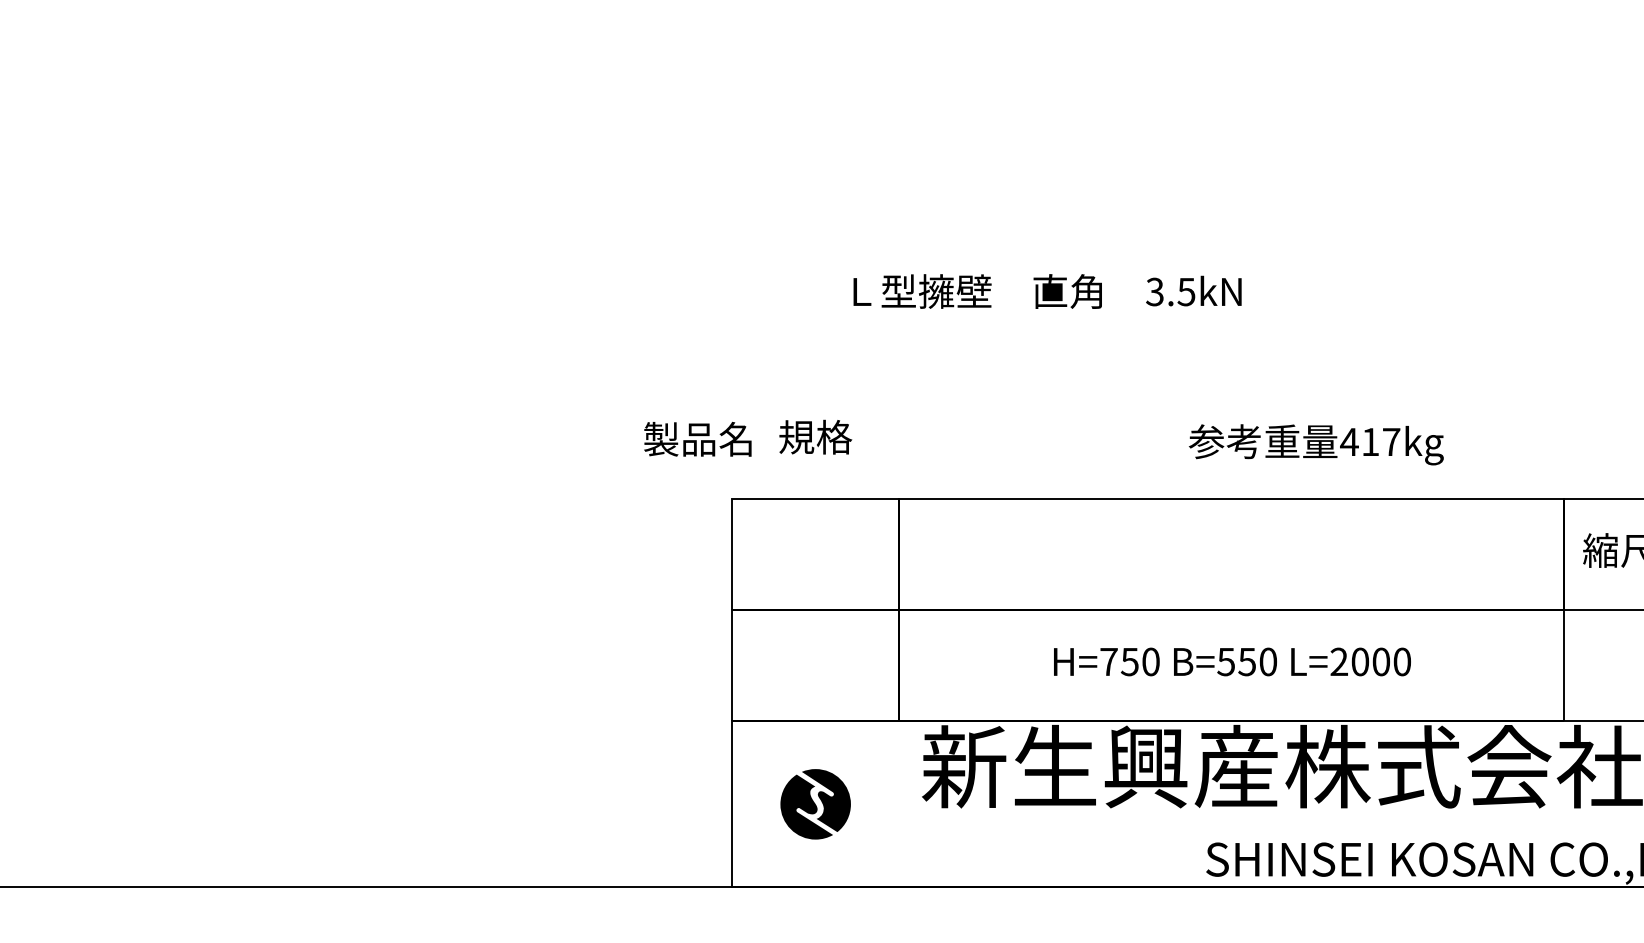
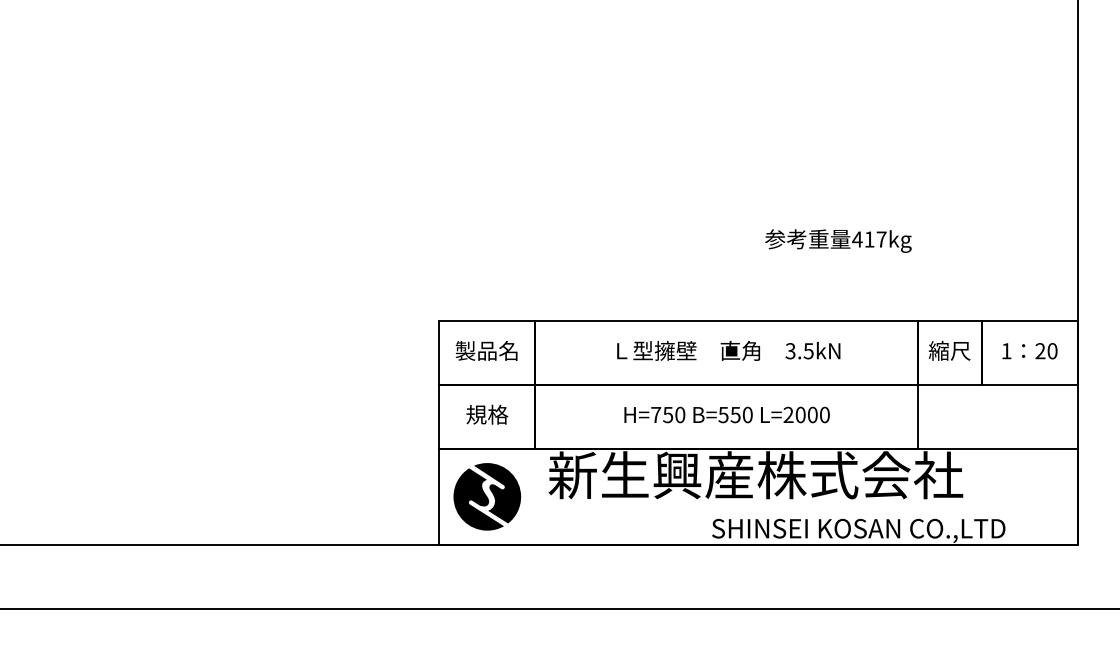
text: (1047, 290) -> (728, 350), moved
text: (815, 436) -> (487, 414), moved
text: (697, 438) -> (486, 350), moved
text: (1316, 443) -> (838, 240), moved
part: (815, 803) -> (487, 496), size x1.67

